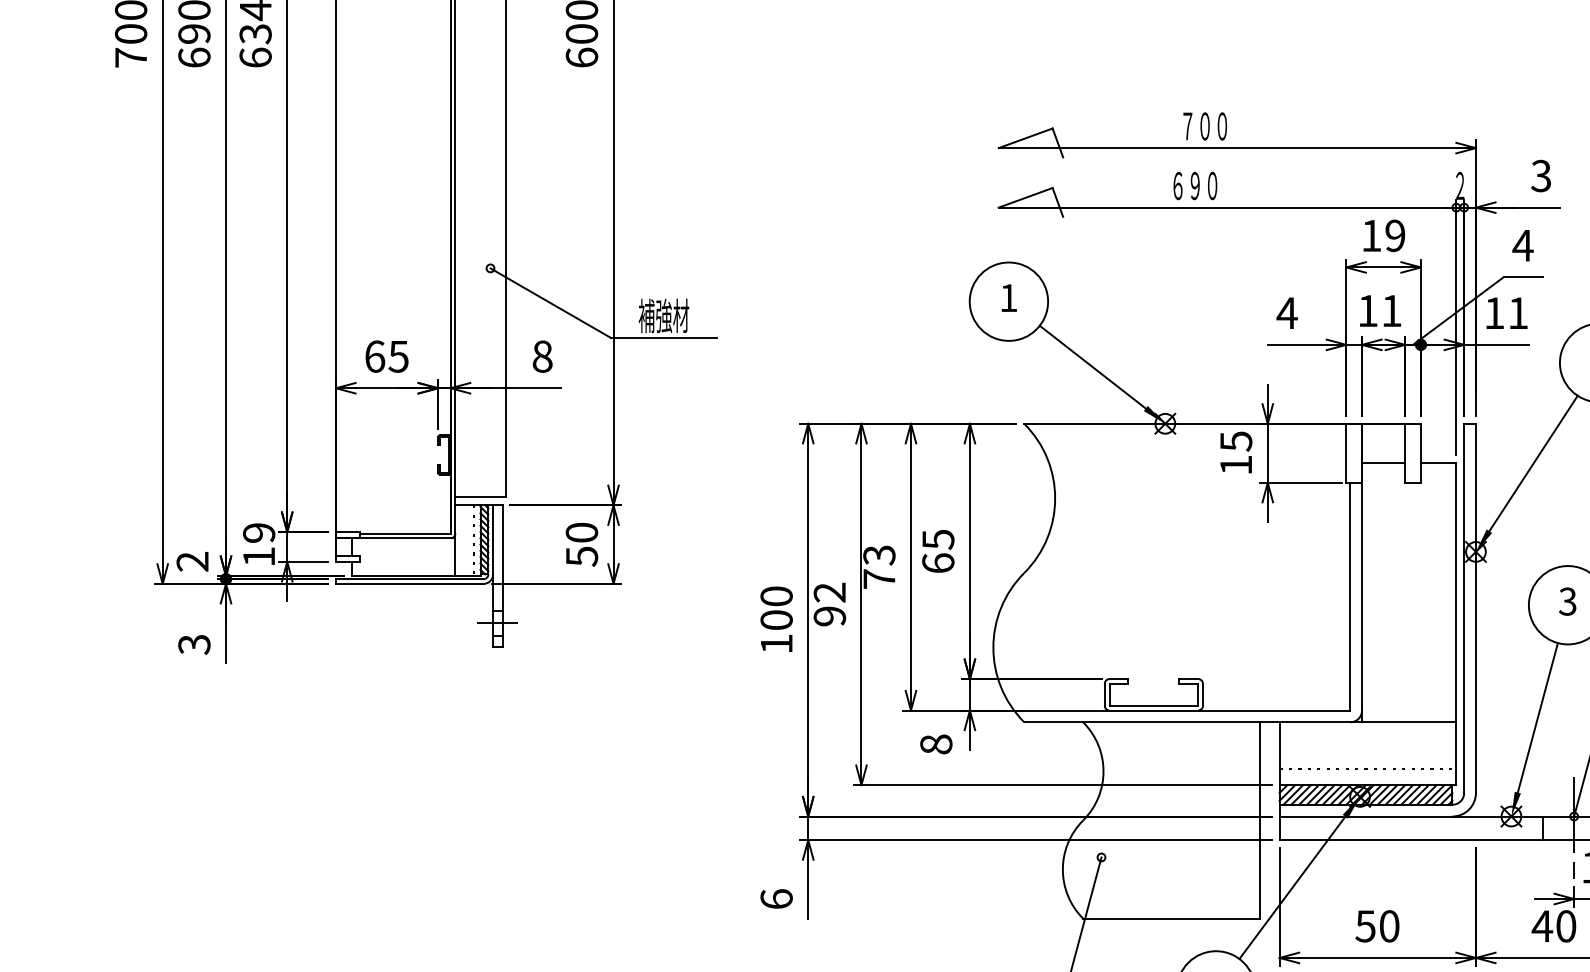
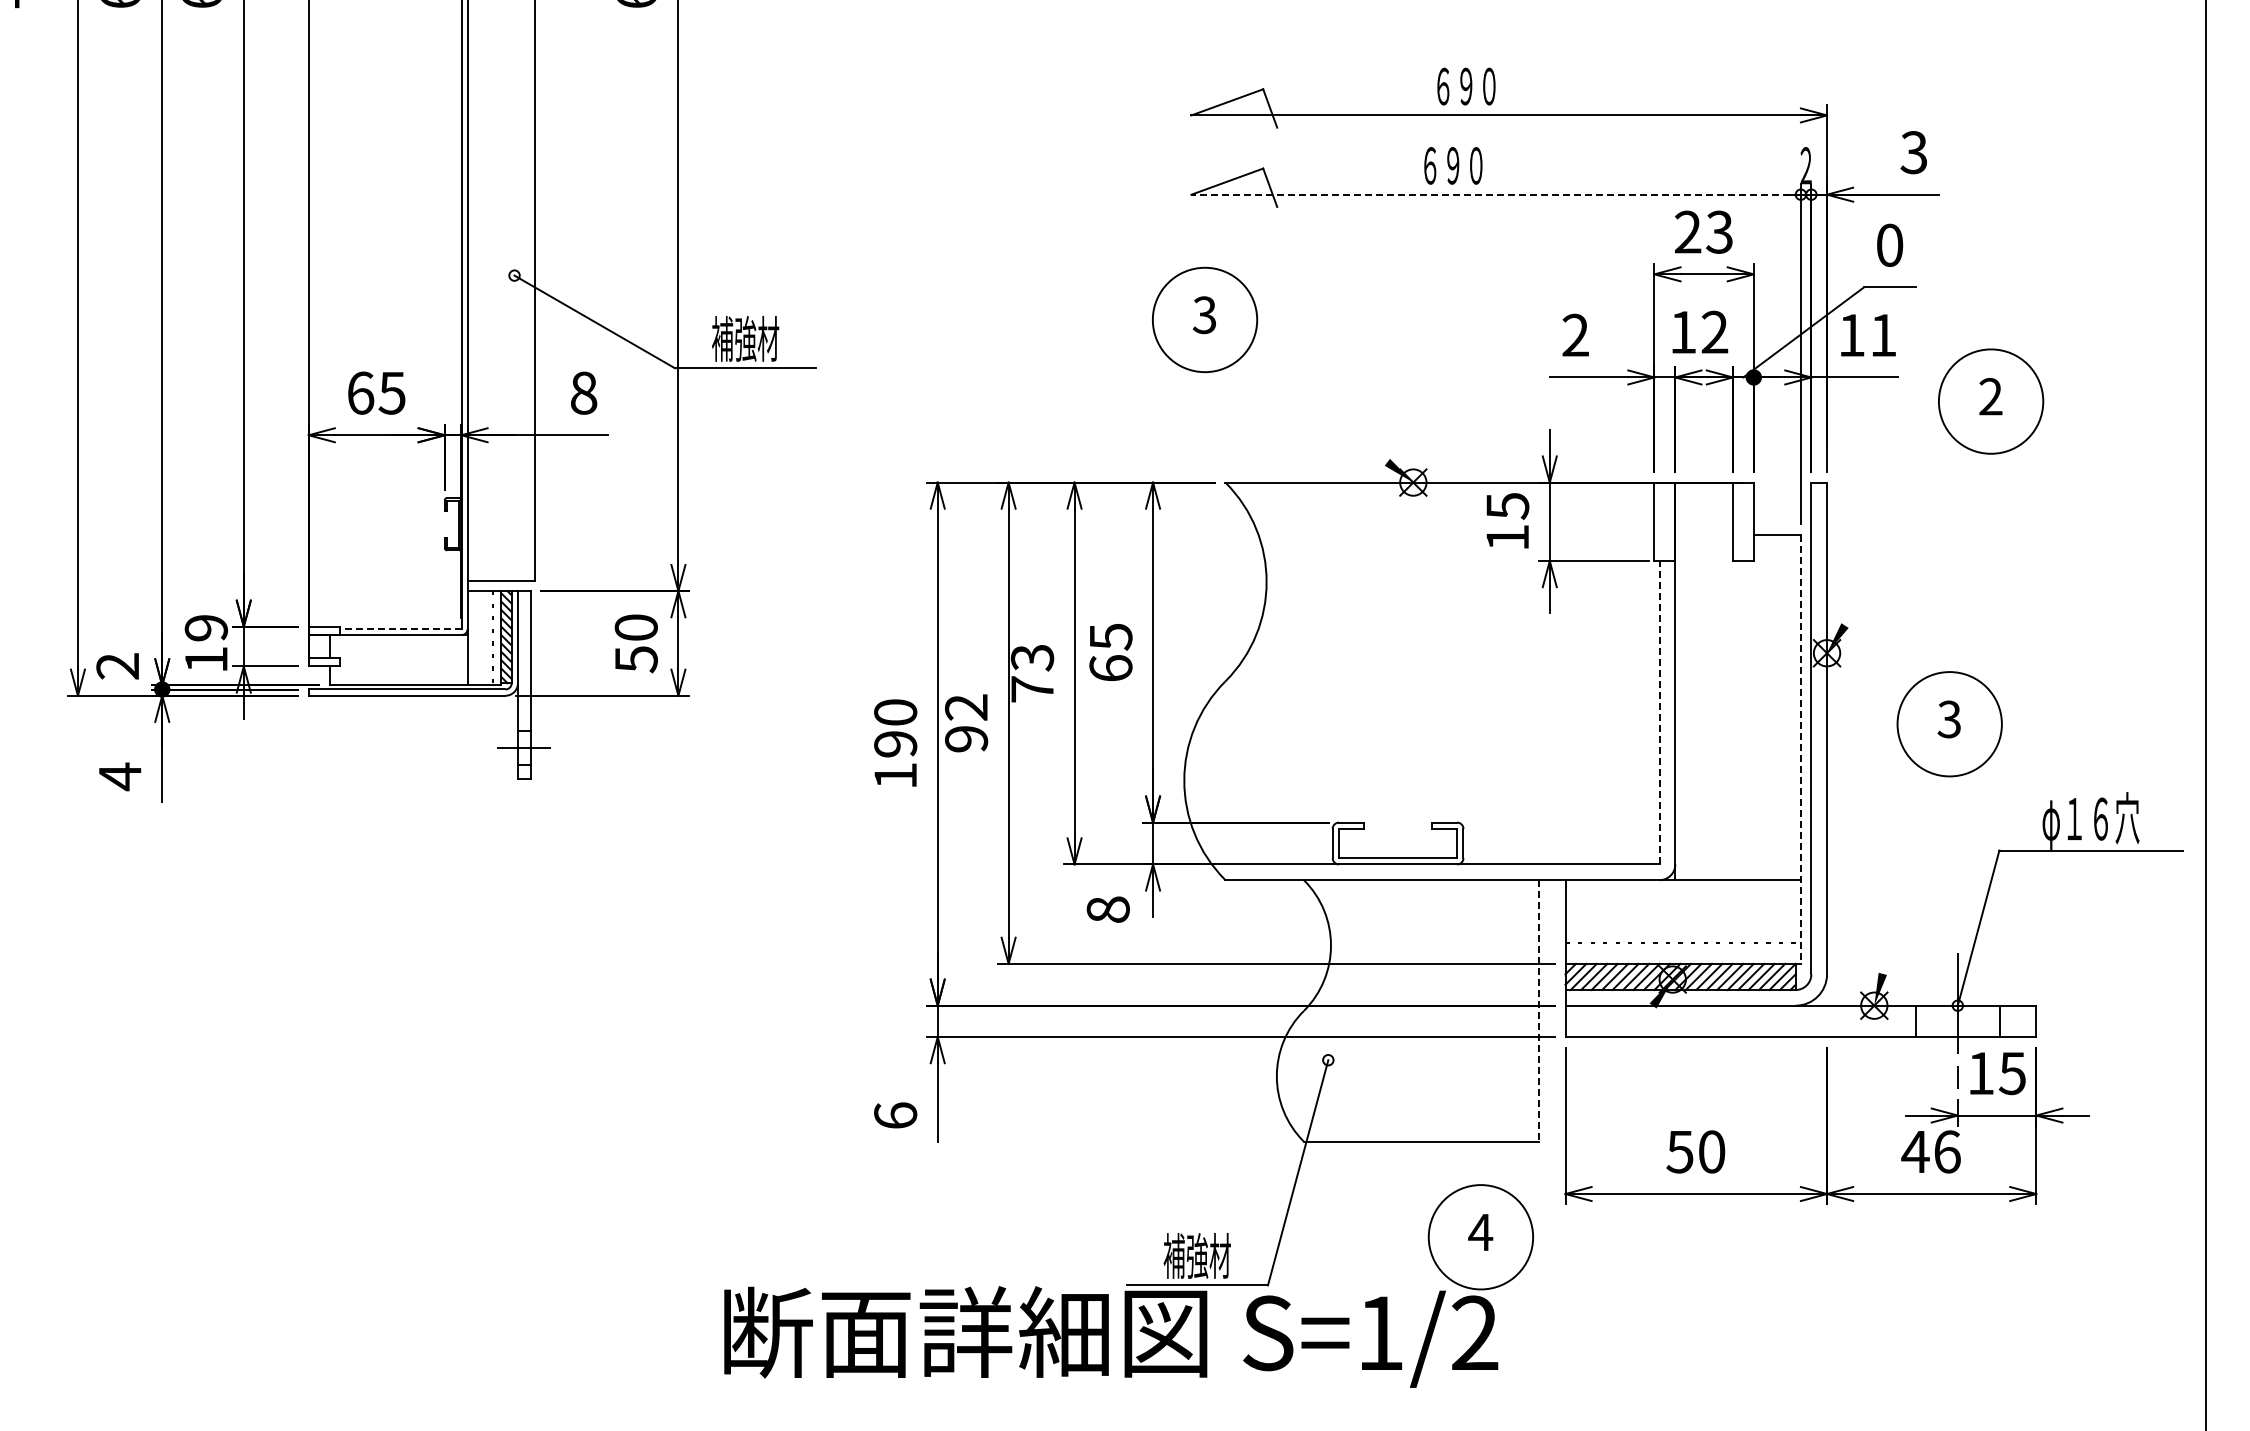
text: (1196, 126) -> (1454, 86), ７００ -> ６９０
line: (1227, 207) -> (1496, 194), solid -> dashed
text: (1383, 235) -> (1703, 231), 19 -> 23
text: (1522, 245) -> (1889, 244), 4 -> 0
text: (1007, 298) -> (1203, 315), 1 -> 3
text: (1391, 310) -> (1714, 331), 11 -> 12
text: (1287, 312) -> (1575, 334), 4 -> 2
line: (1092, 367) -> (1316, 407), removed
line: (1383, 462) -> (1703, 534), removed
line: (1533, 463) -> (1903, 535), removed
line: (404, 533) -> (400, 628), solid -> dashed
line: (1350, 596) -> (1659, 712), solid -> dashed
text: (776, 620) -> (895, 744), 100 -> 190
line: (1456, 624) -> (1800, 749), solid -> dashed
text: (193, 644) -> (119, 776), 3 -> 4
line: (1537, 717) -> (1909, 873), removed
line: (1260, 820) -> (1539, 1010), solid -> dashed
line: (1292, 887) -> (1582, 1100), removed
text: (1566, 926) -> (1947, 1151), 40 -> 46

